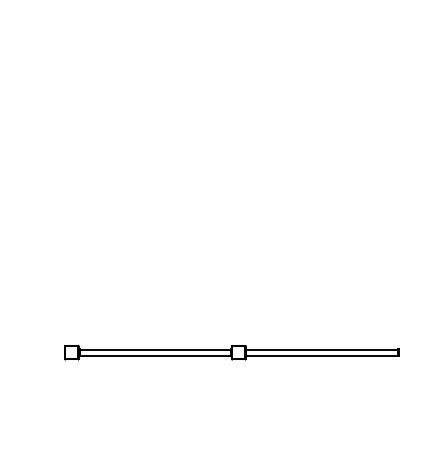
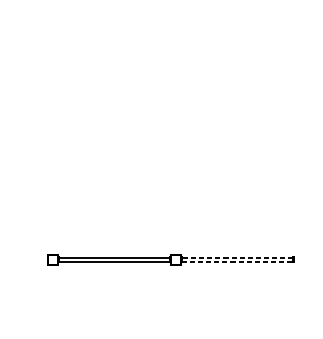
line: (322, 349) -> (237, 257), solid -> dashed
line: (322, 355) -> (237, 262), solid -> dashed

